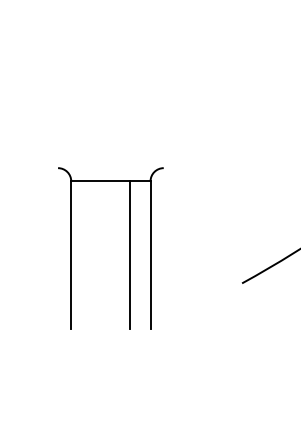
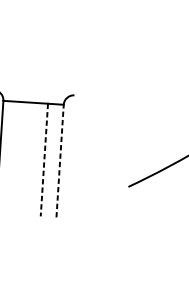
line: (129, 255) -> (44, 160), solid -> dashed
line: (150, 255) -> (60, 161), solid -> dashed

